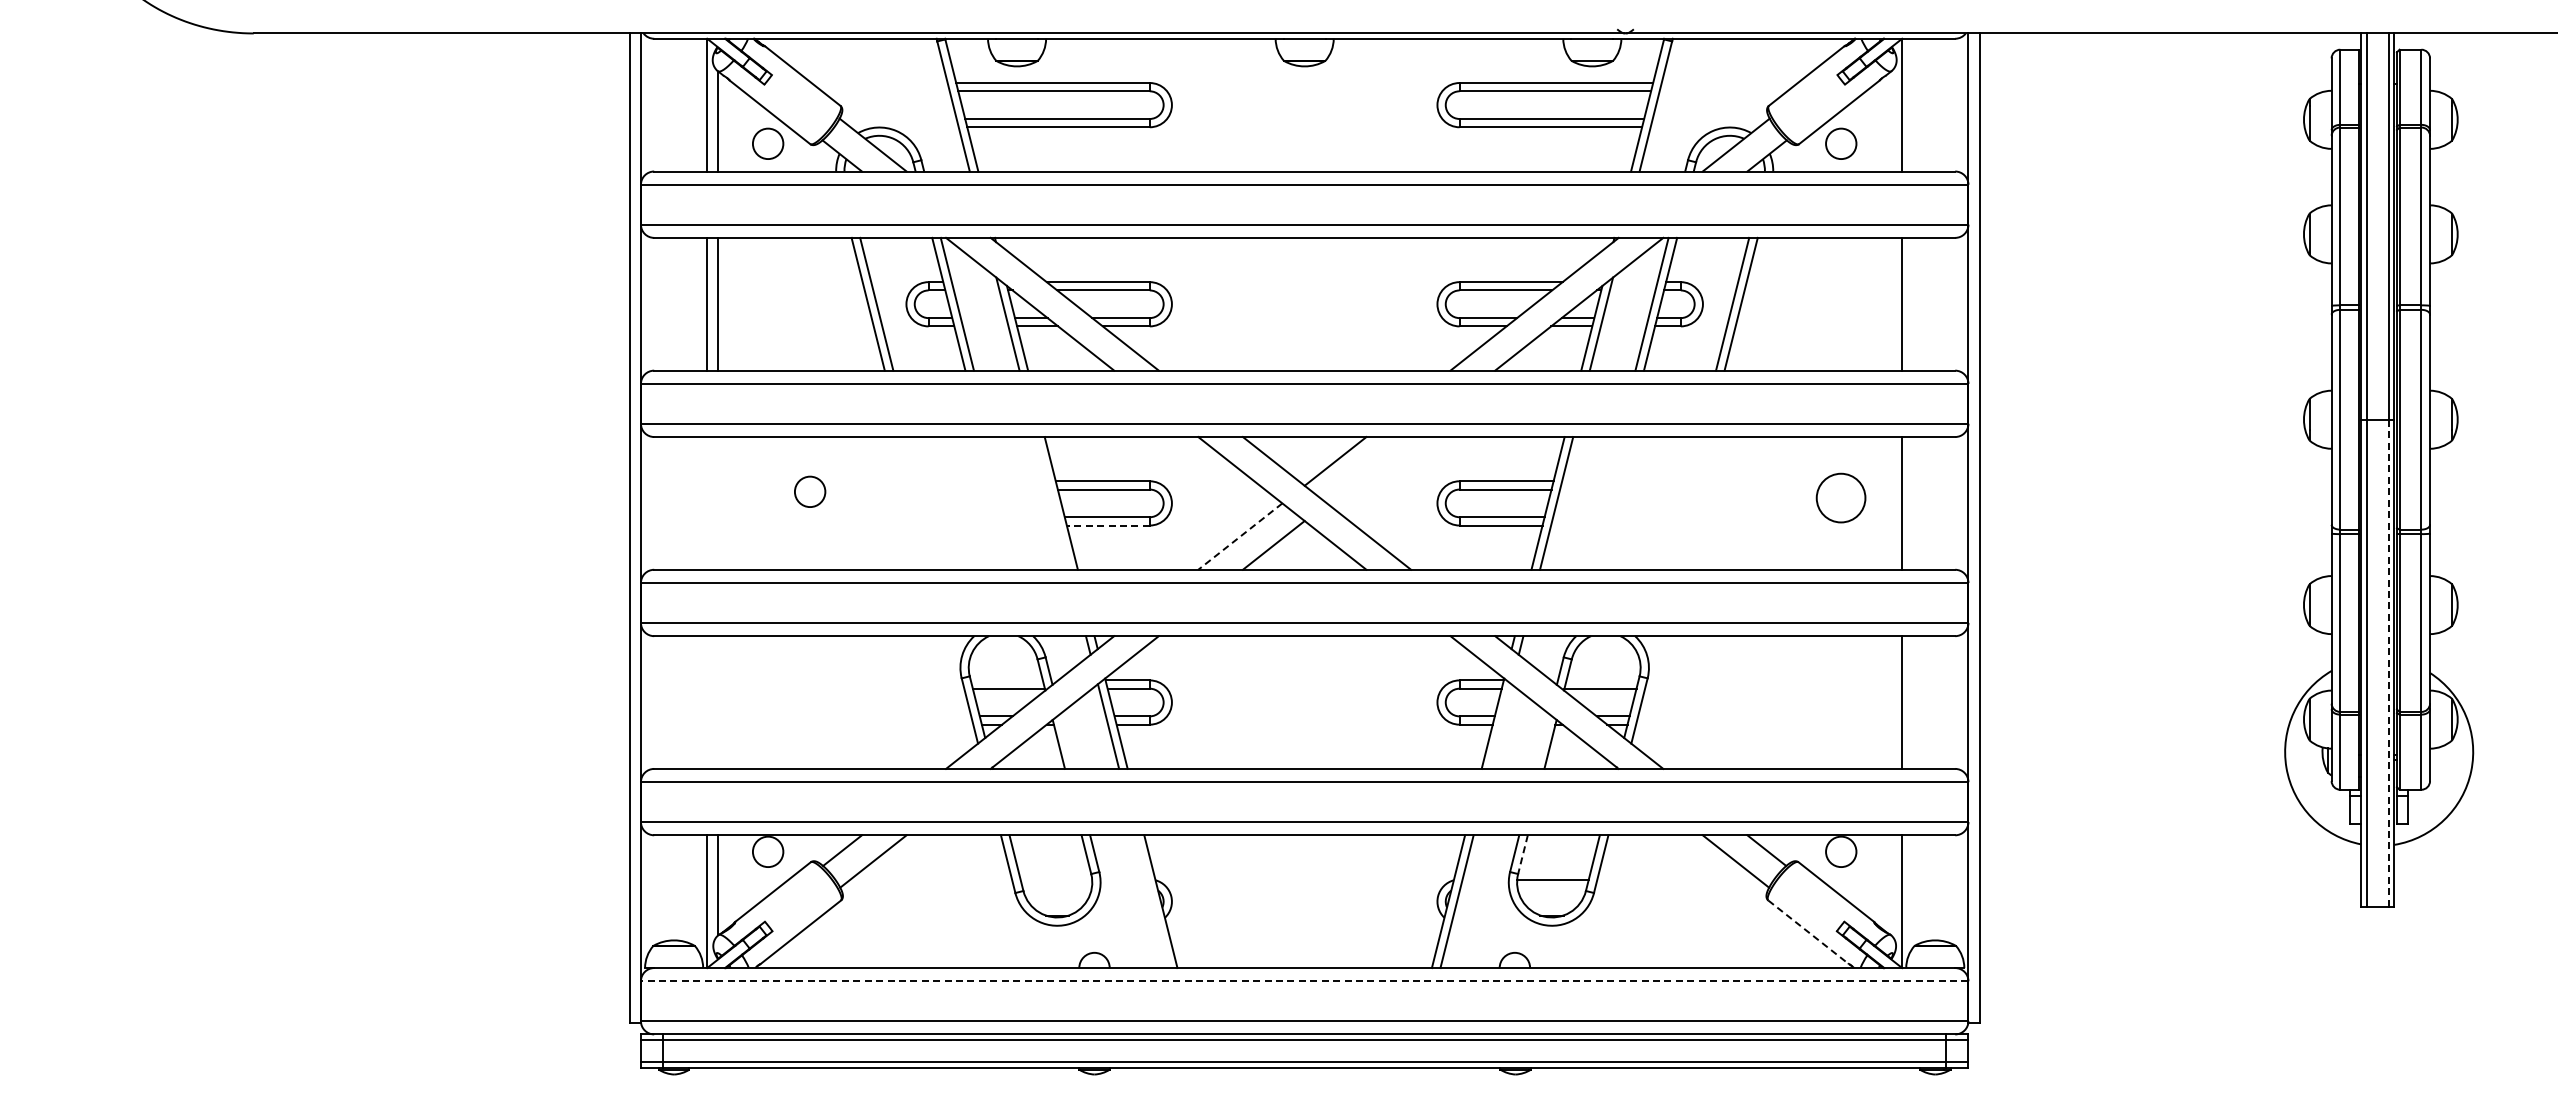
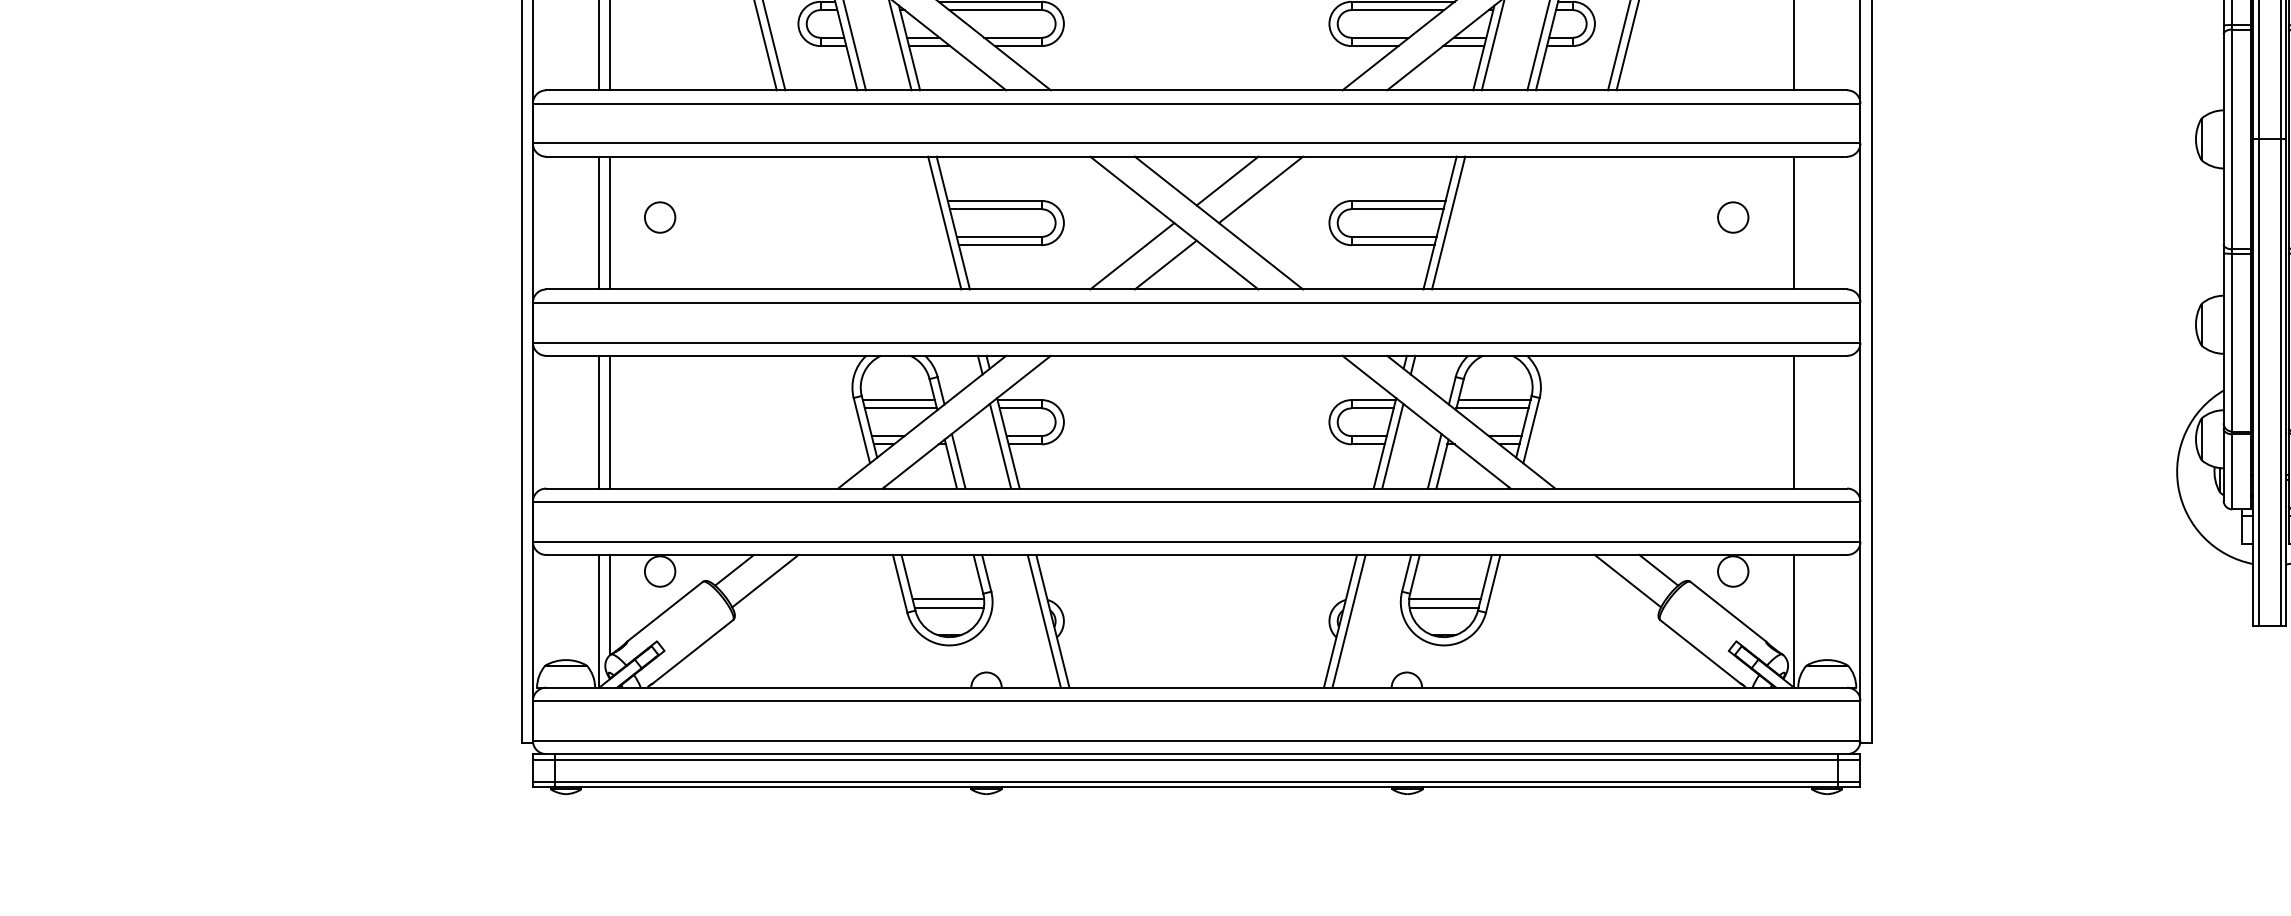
line: (1369, 470) -> (1261, 190), added
circle: (810, 491) -> (660, 217), moved
circle: (1841, 497) -> (1733, 217), size x0.62
line: (707, 503) -> (599, 223), added
line: (718, 503) -> (610, 223), added
line: (1052, 503) -> (944, 223), added
line: (1107, 525) -> (999, 245), dashed -> solid
line: (1240, 536) -> (1132, 256), dashed -> solid
line: (2388, 662) -> (2280, 382), dashed -> solid
line: (1006, 680) -> (898, 400), added
line: (1602, 680) -> (1494, 400), added
line: (707, 702) -> (599, 422), added
line: (718, 702) -> (610, 422), added
line: (1500, 726) -> (1392, 446), added
line: (1066, 741) -> (958, 461), added
line: (1542, 741) -> (1434, 461), added
line: (1522, 854) -> (1414, 574), dashed -> solid
line: (1056, 879) -> (948, 599), added
line: (1056, 887) -> (948, 607), added
line: (1551, 887) -> (1443, 607), added
line: (1151, 901) -> (1043, 621), added
line: (1808, 932) -> (1700, 652), dashed -> solid
line: (1304, 981) -> (1196, 701), dashed -> solid

